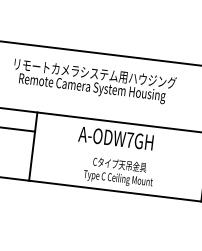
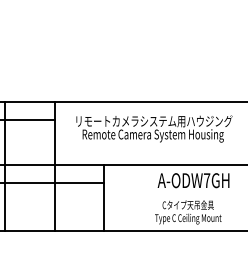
text: (115, 138) -> (193, 180), moved

